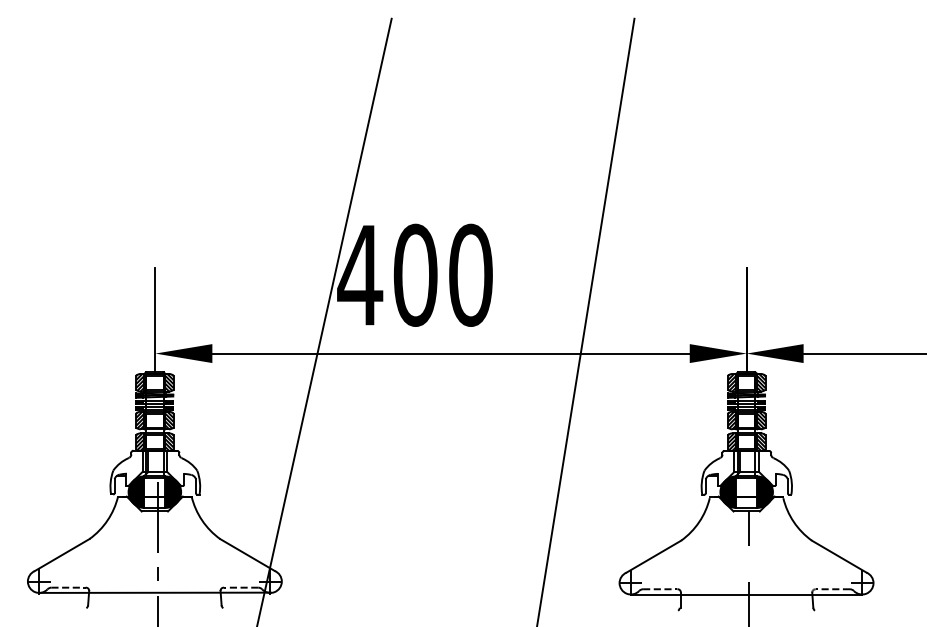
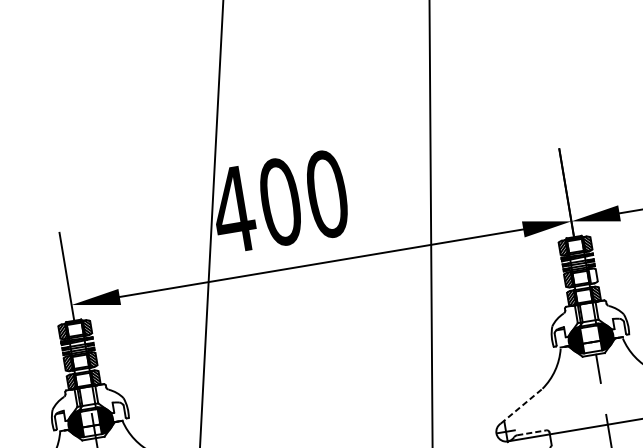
hatch: (760, 420) -> (592, 276), removed
line: (653, 556) -> (521, 406), solid -> dashed

